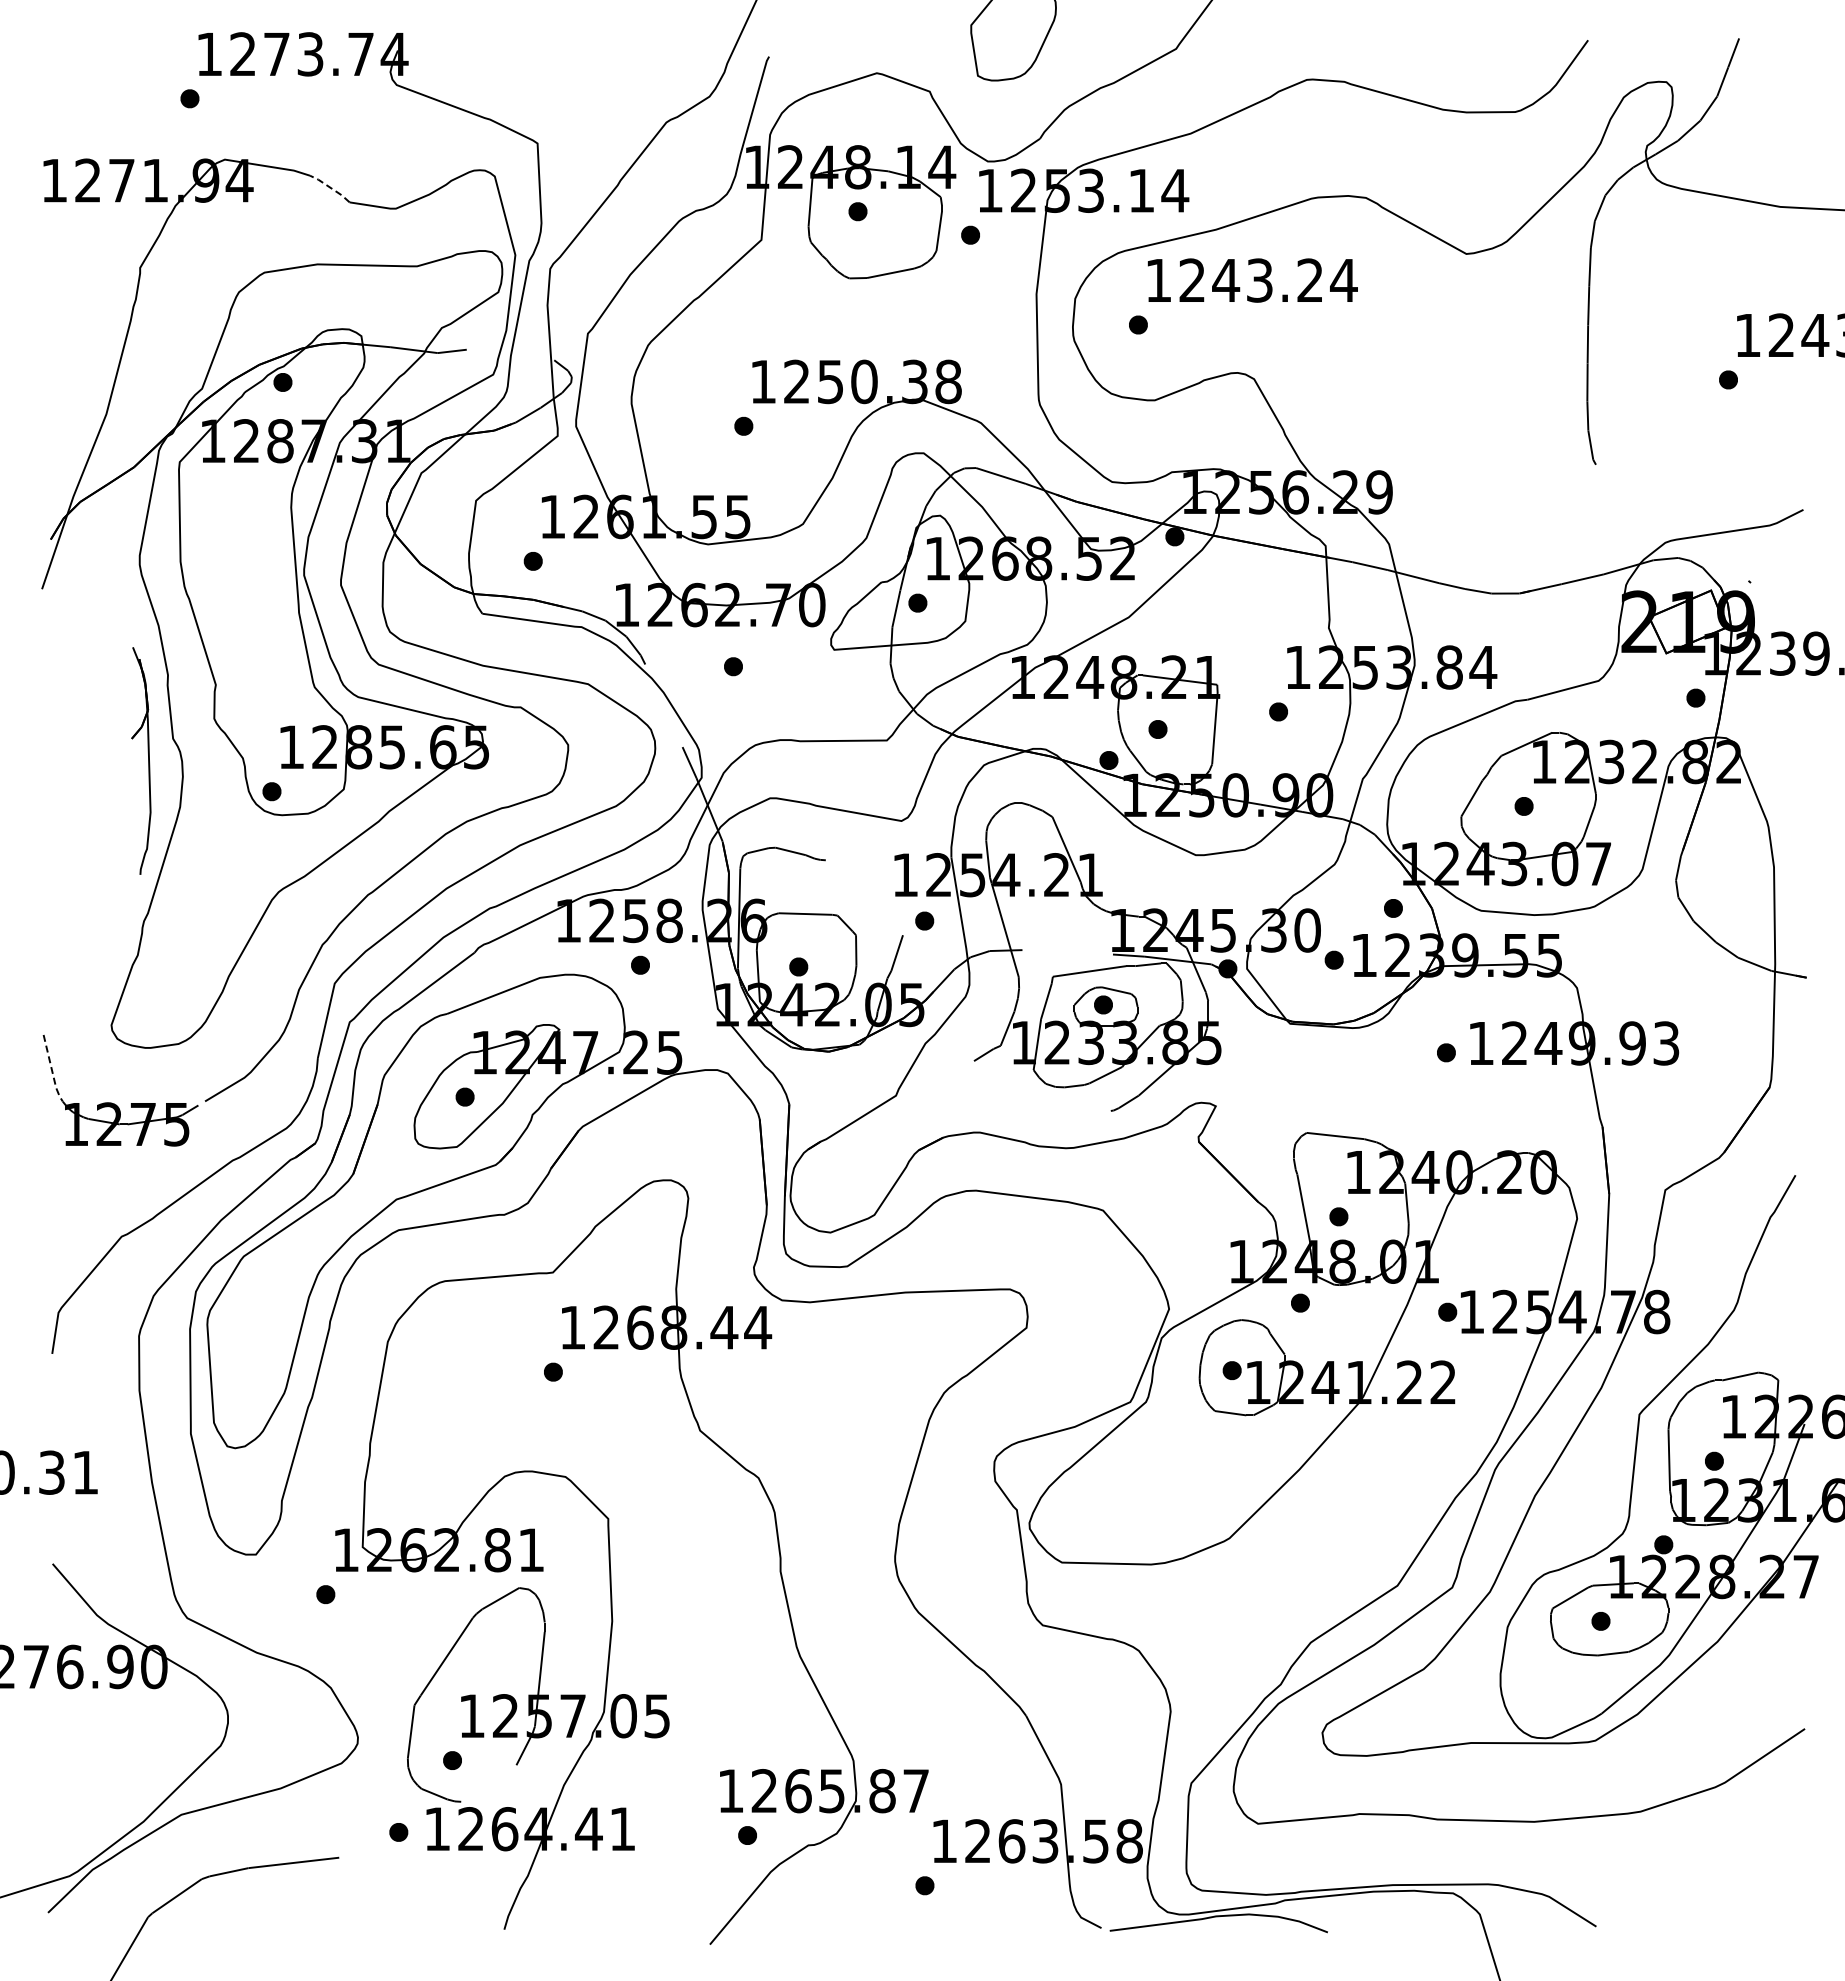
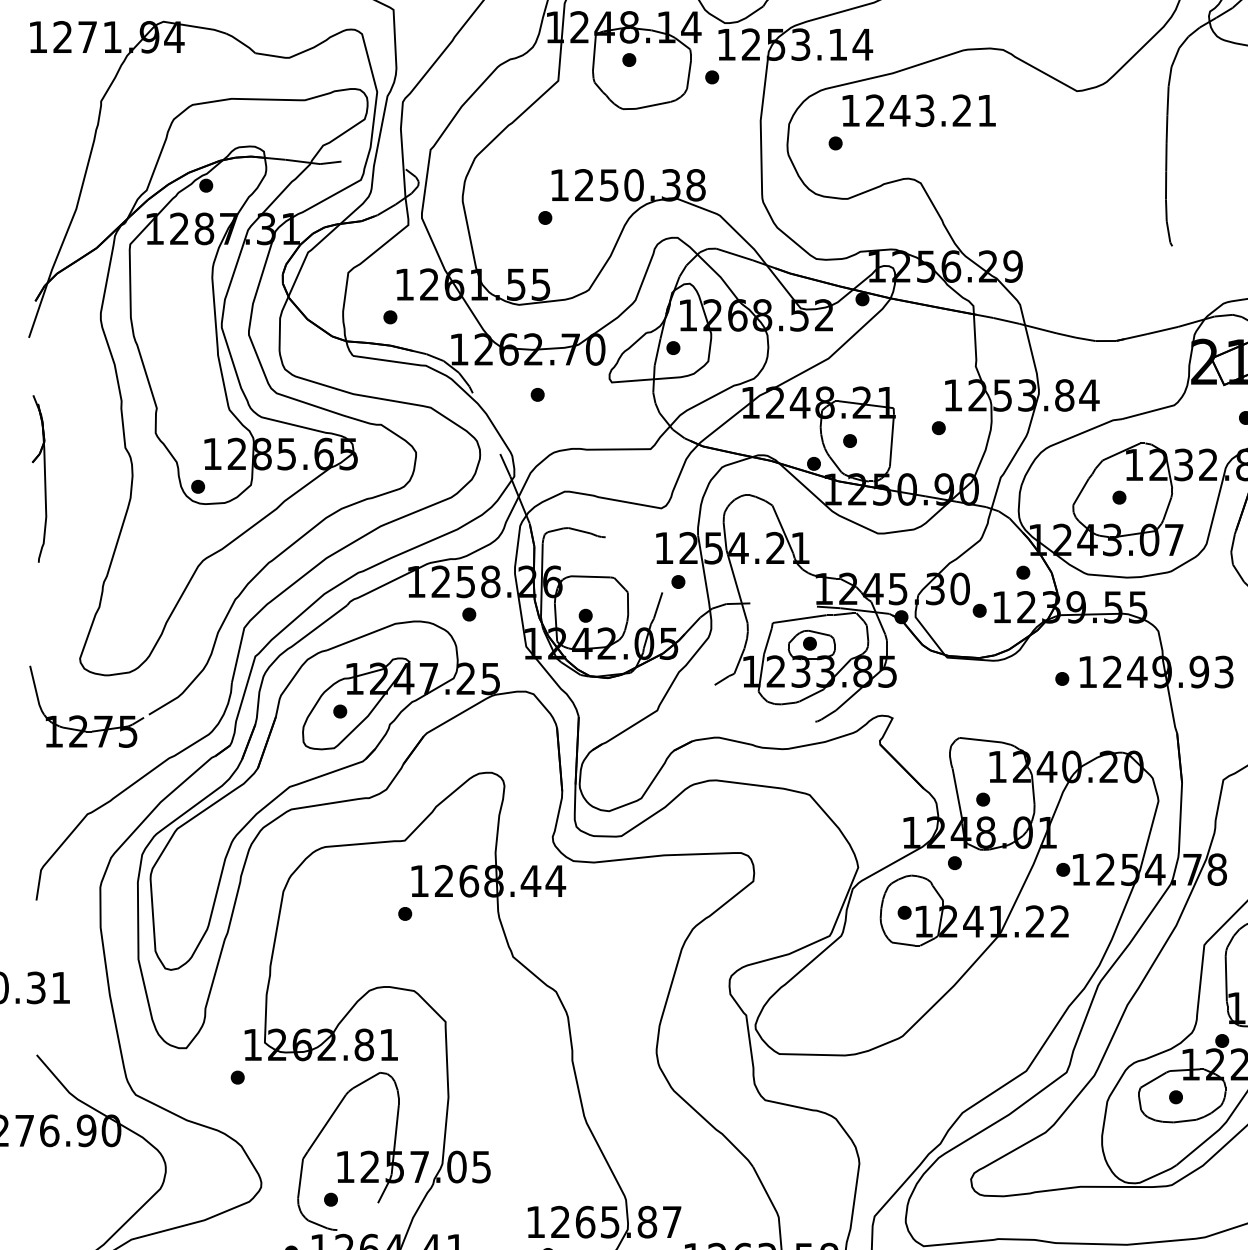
line: (330, 187) -> (241, 42), dashed -> solid
text: (1343, 280) -> (986, 110), 1243.24 -> 1243.21
part: (148, 760) -> (44, 478), moved
line: (52, 1070) -> (36, 691), dashed -> solid

